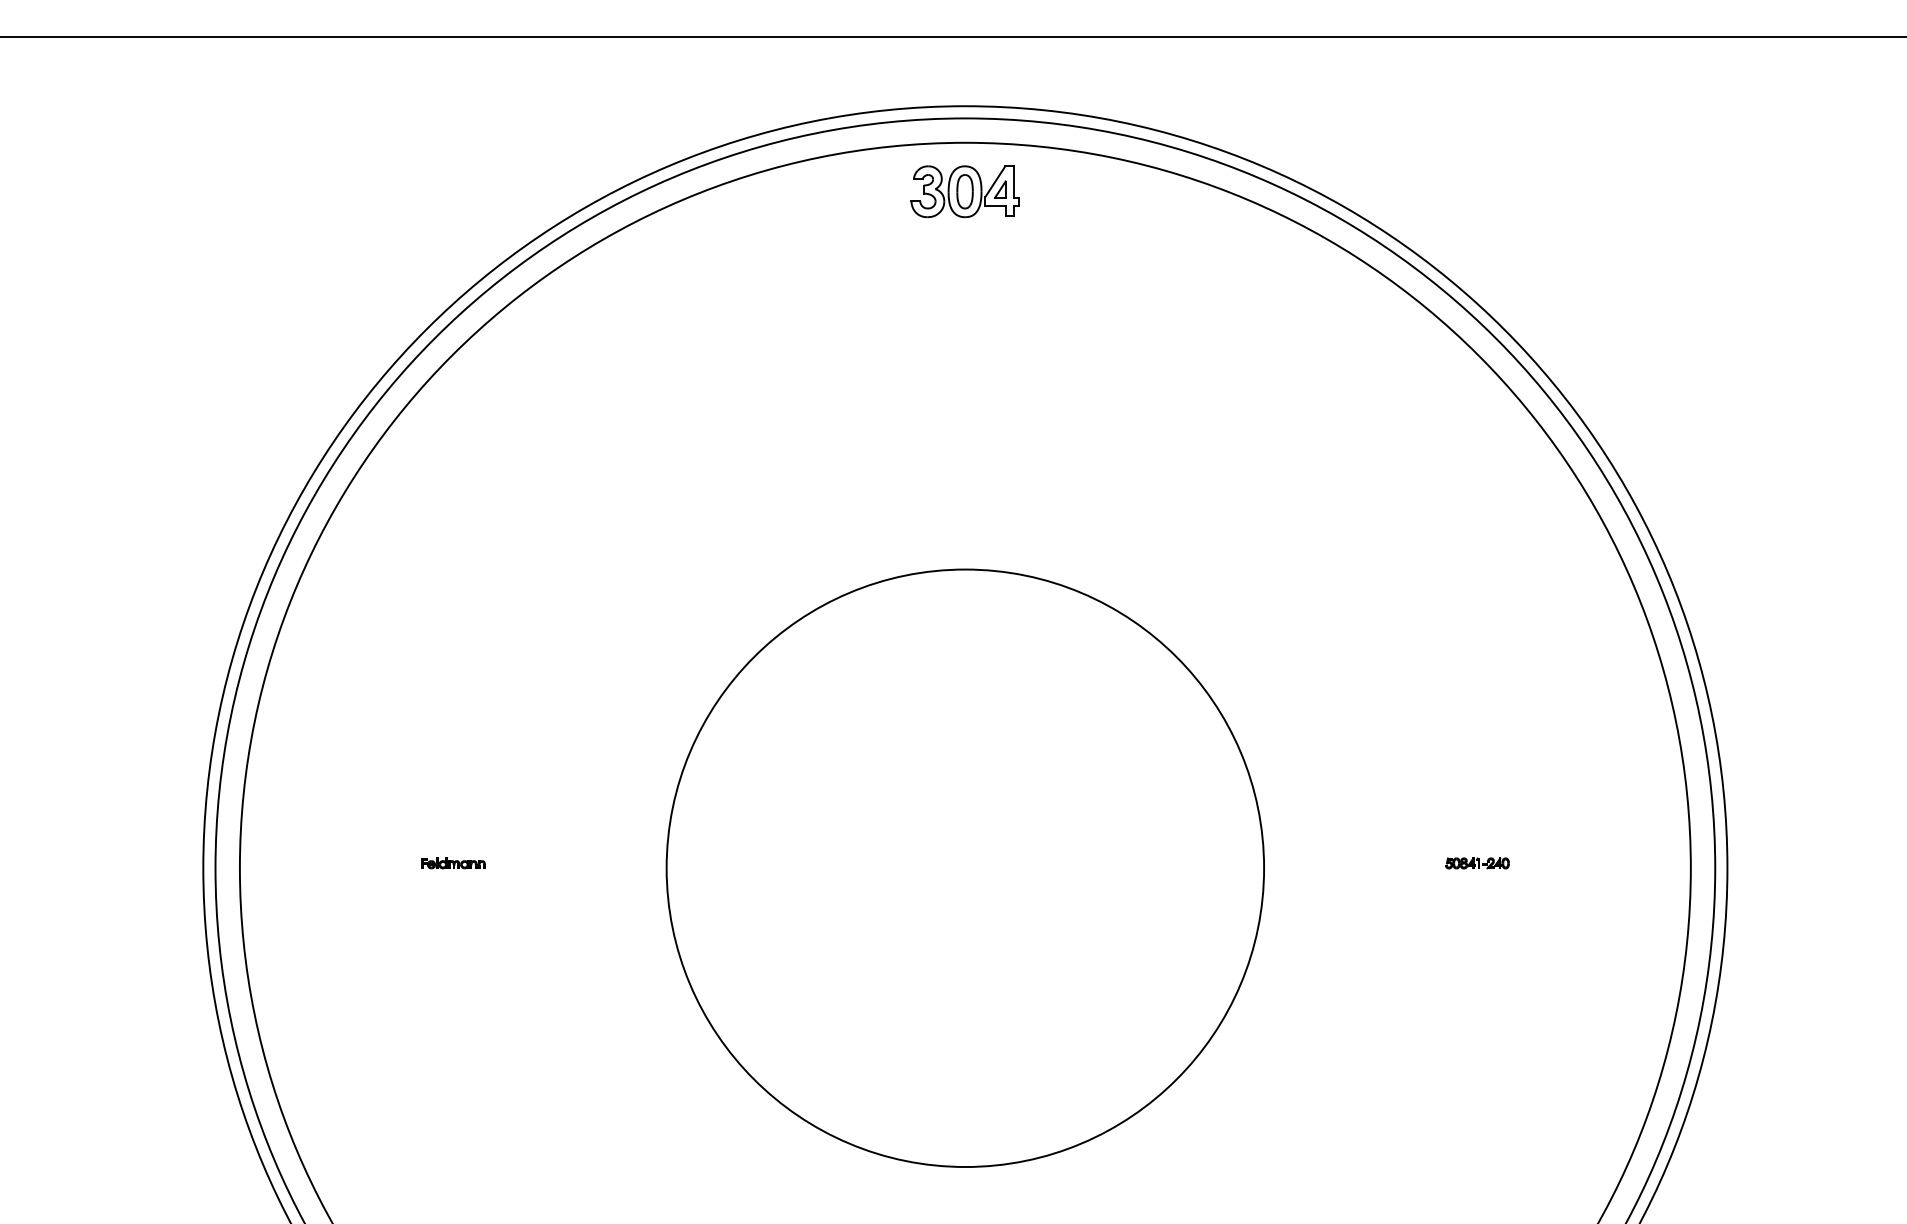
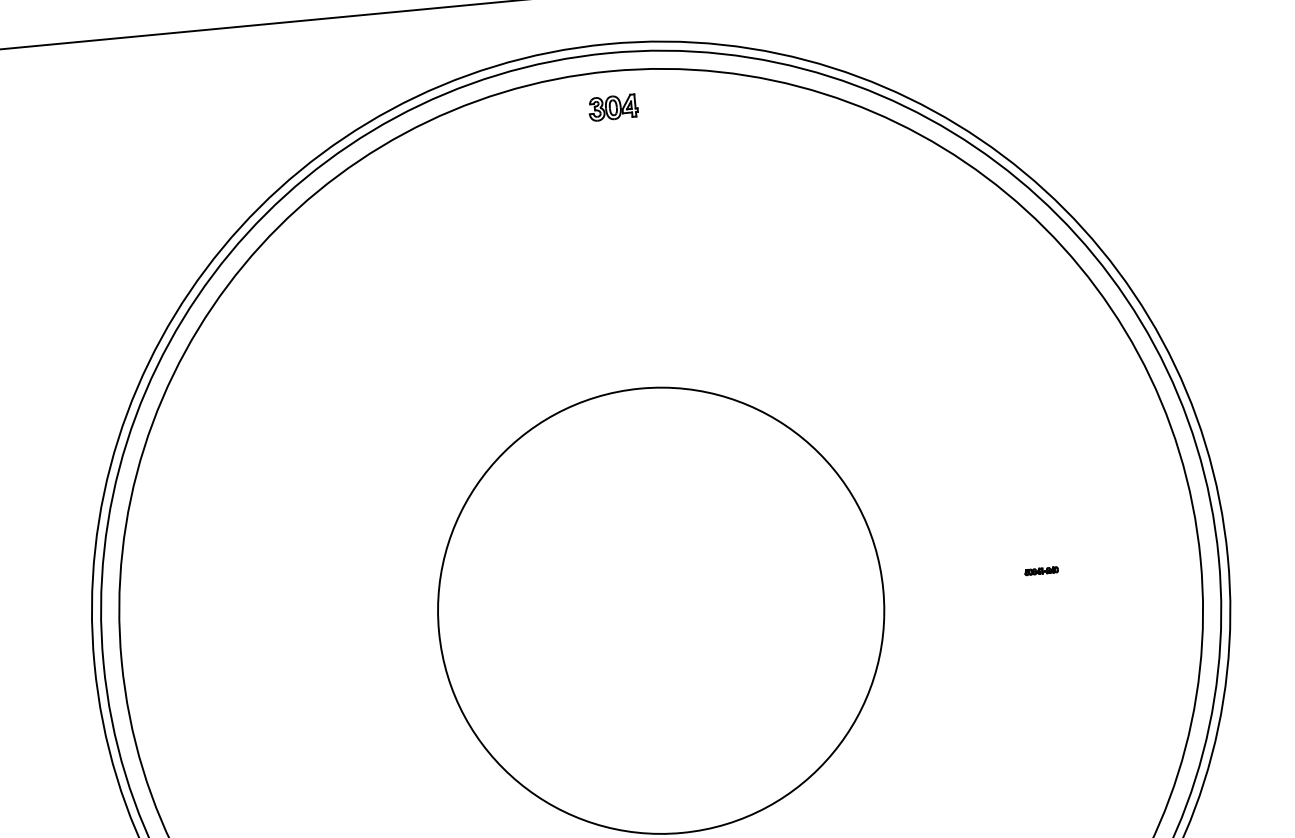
part: (964, 191) -> (612, 107), size x0.6
part: (453, 863) -> (280, 643), removed
part: (1477, 863) -> (1041, 571), size x0.7

